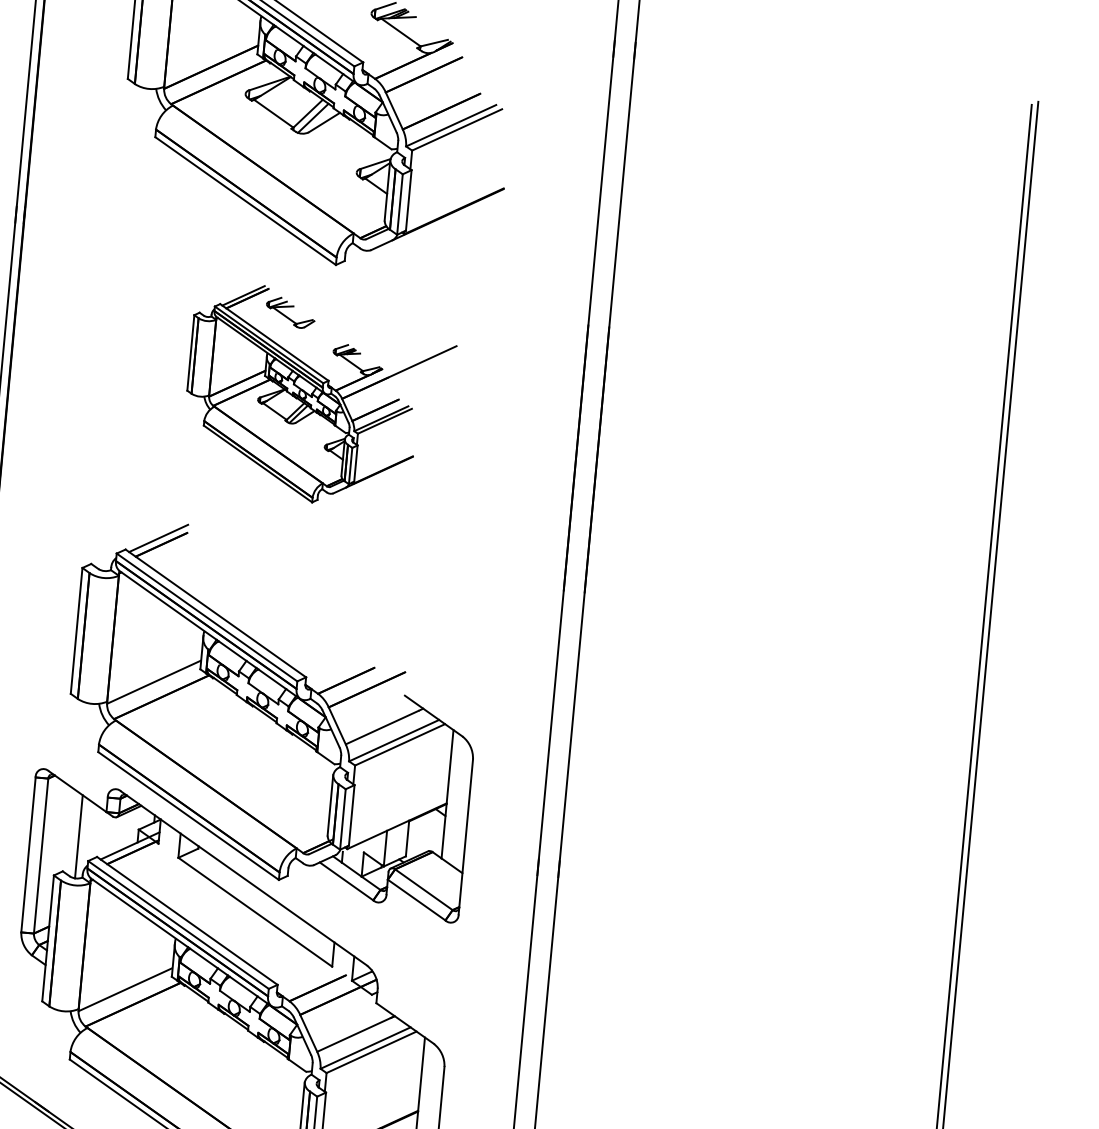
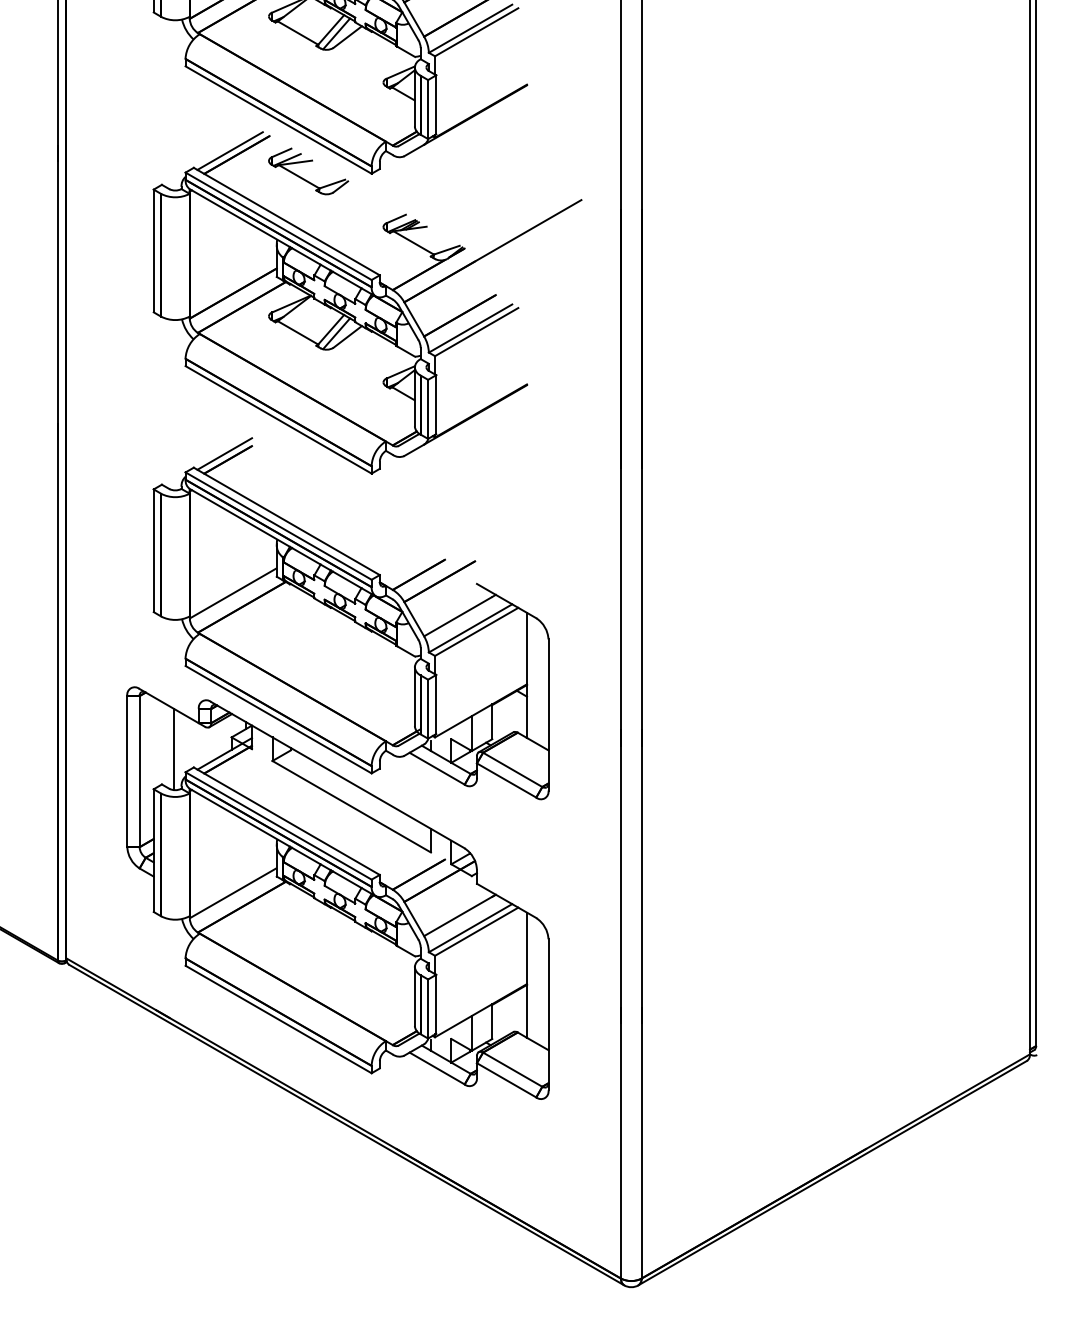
part: (319, 396) -> (367, 302), size x1.67

